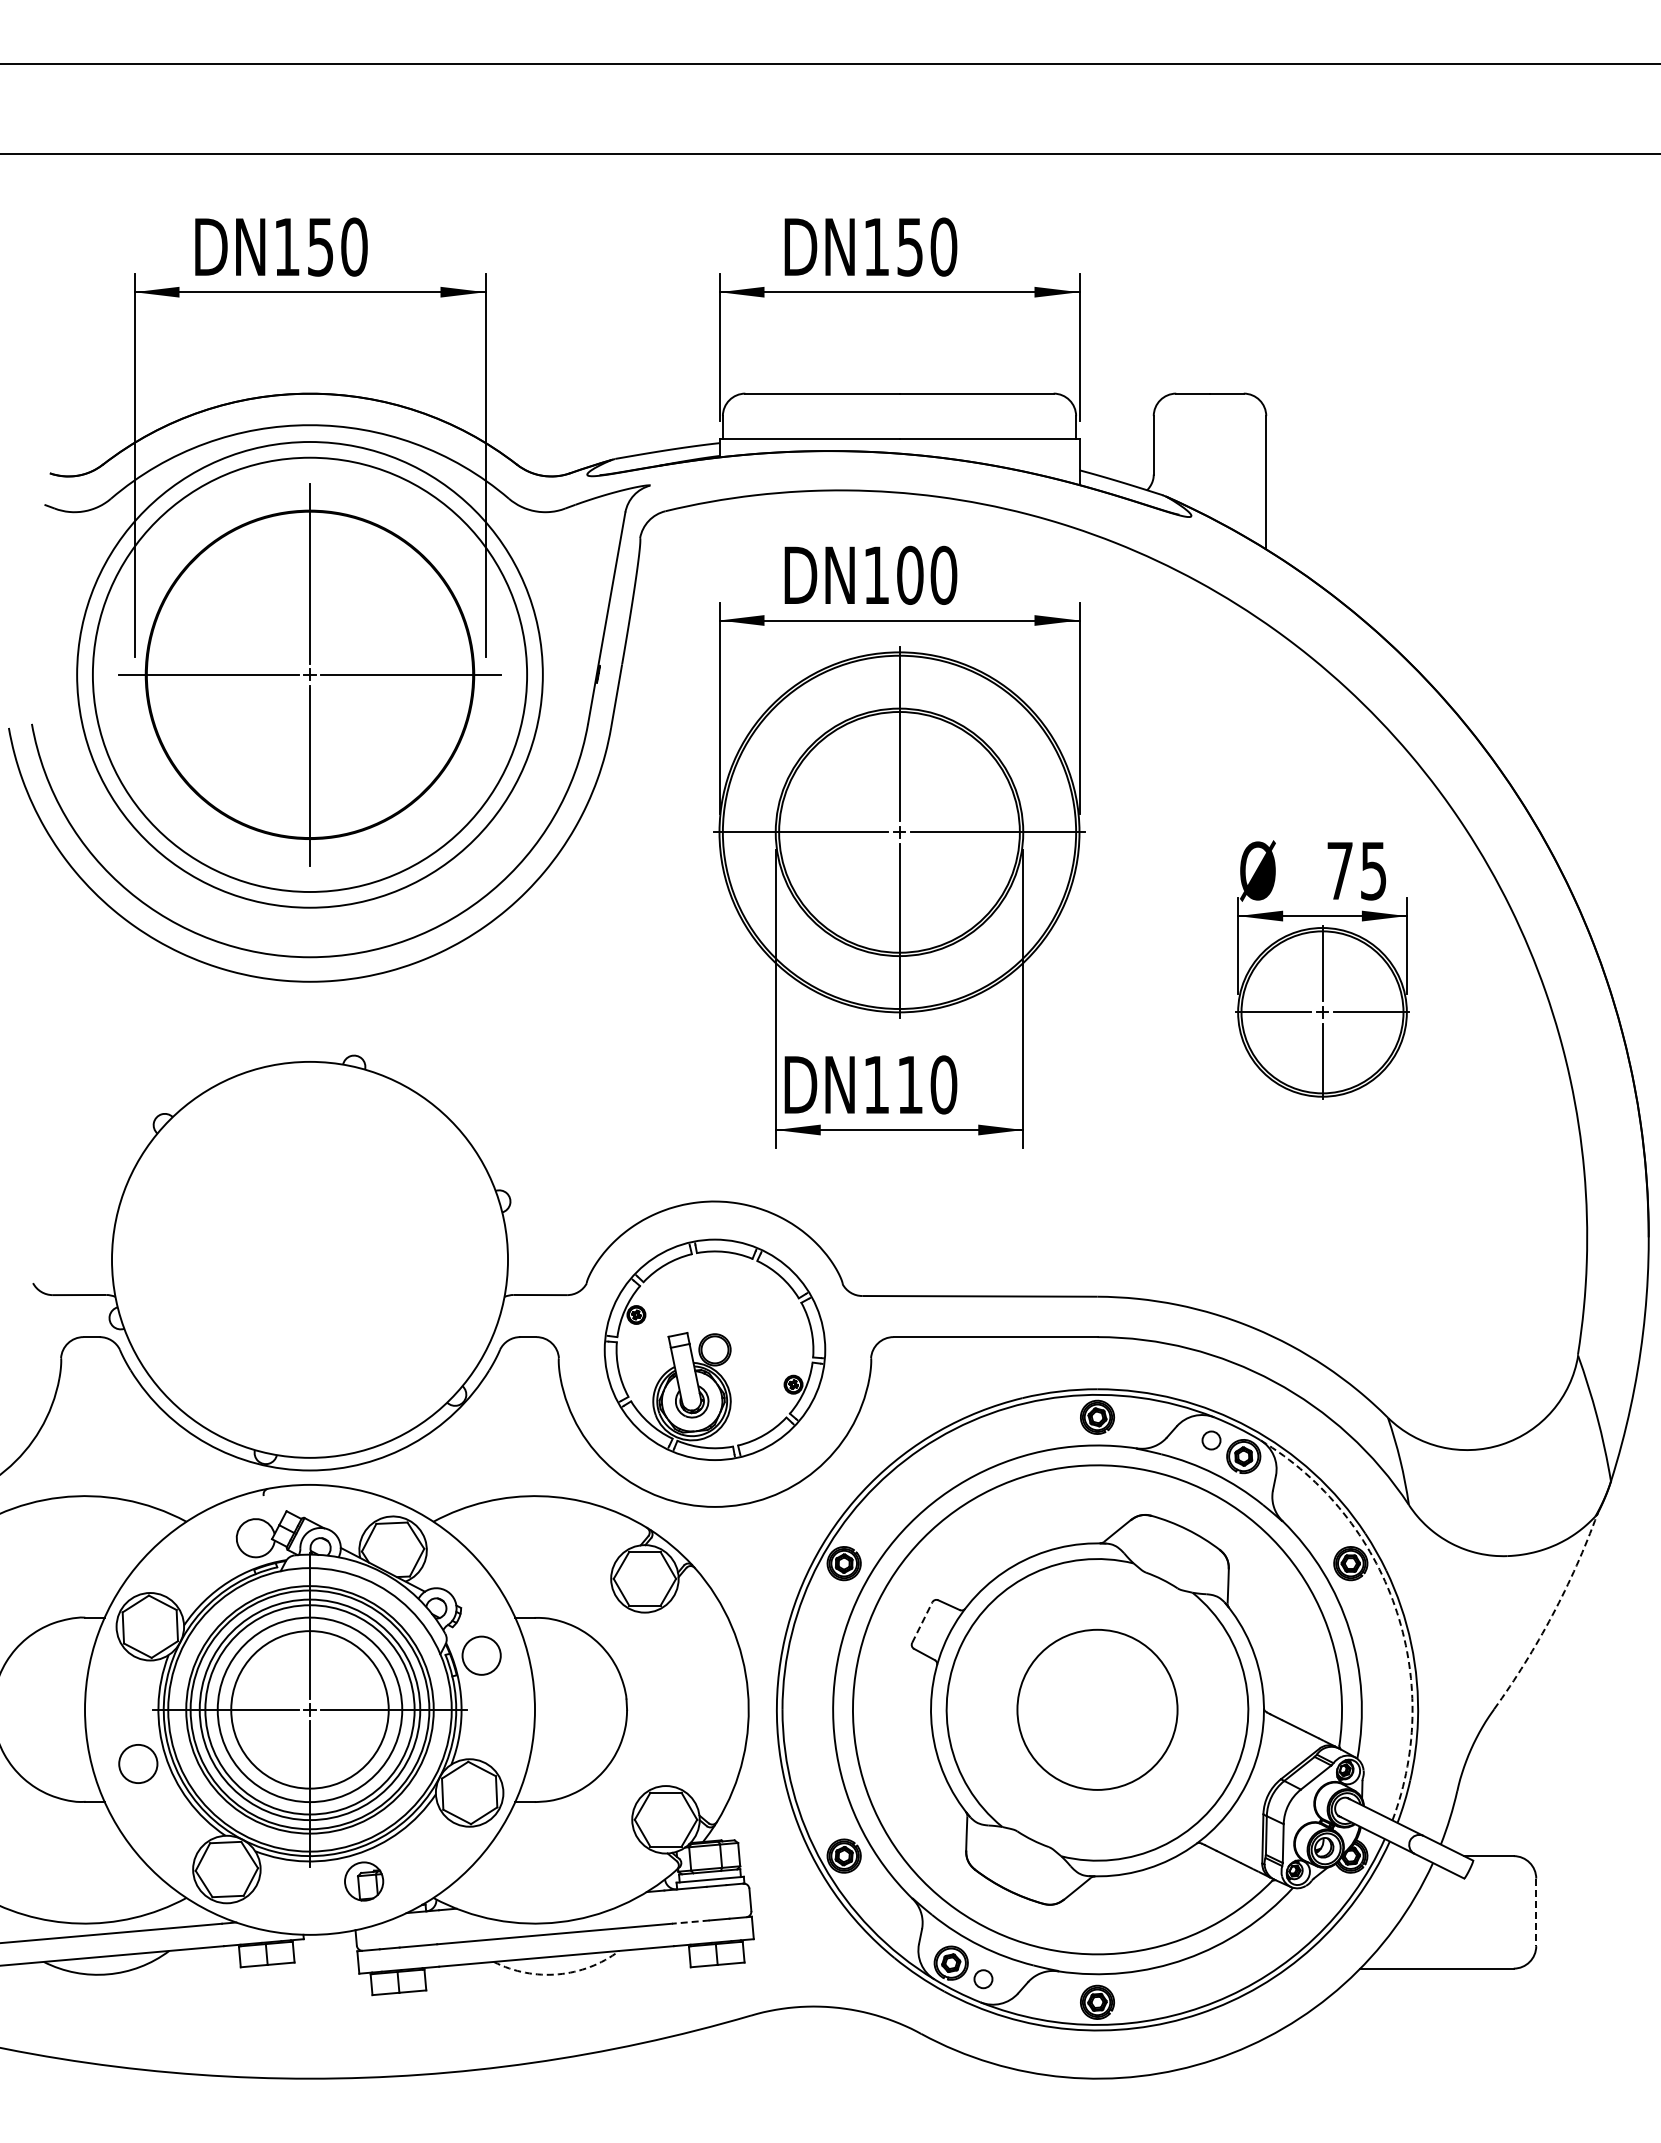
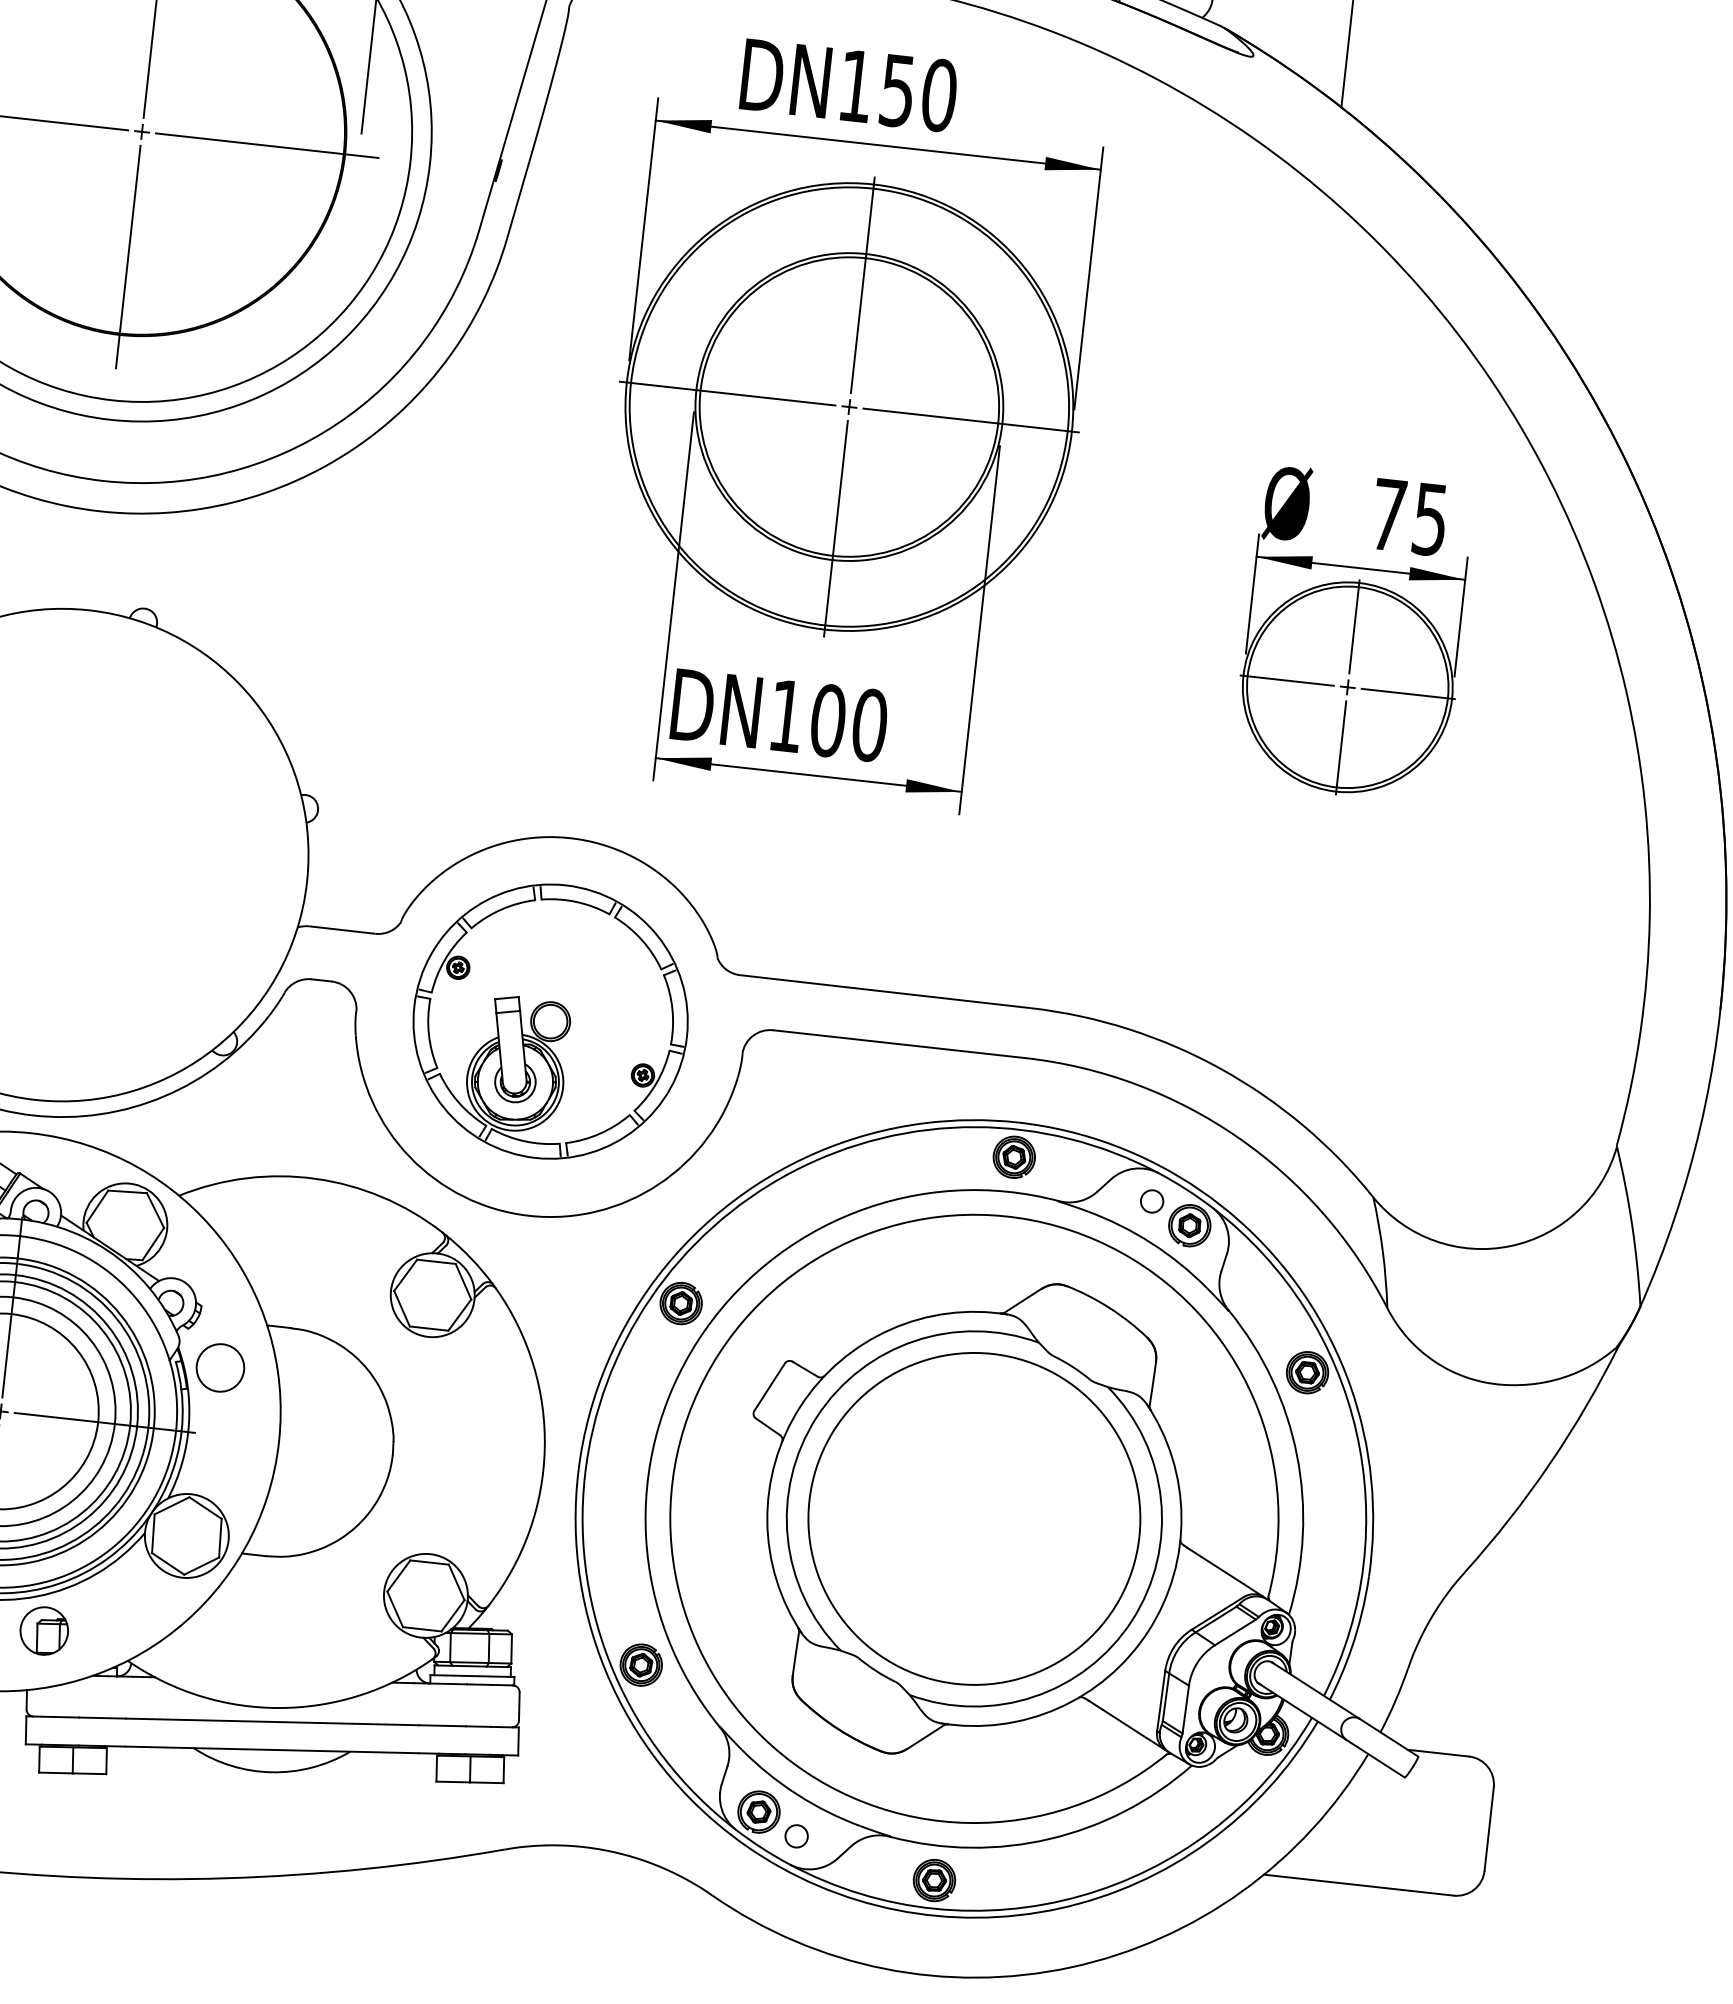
text: (910, 574) -> (898, 89), DN100 -> DN150
text: (910, 1084) -> (828, 720), DN110 -> DN100
arc: (1395, 1606) -> (1356, 1431), dashed -> solid
arc: (1552, 1615) -> (1549, 1464), dashed -> solid
line: (922, 1622) -> (769, 1387), dashed -> solid
circle: (1097, 1709) -> (974, 1518), size x1.67
line: (1536, 1912) -> (1489, 1829), dashed -> solid
line: (690, 1922) -> (442, 1726), dashed -> solid
arc: (558, 1974) -> (271, 1772), dashed -> solid

